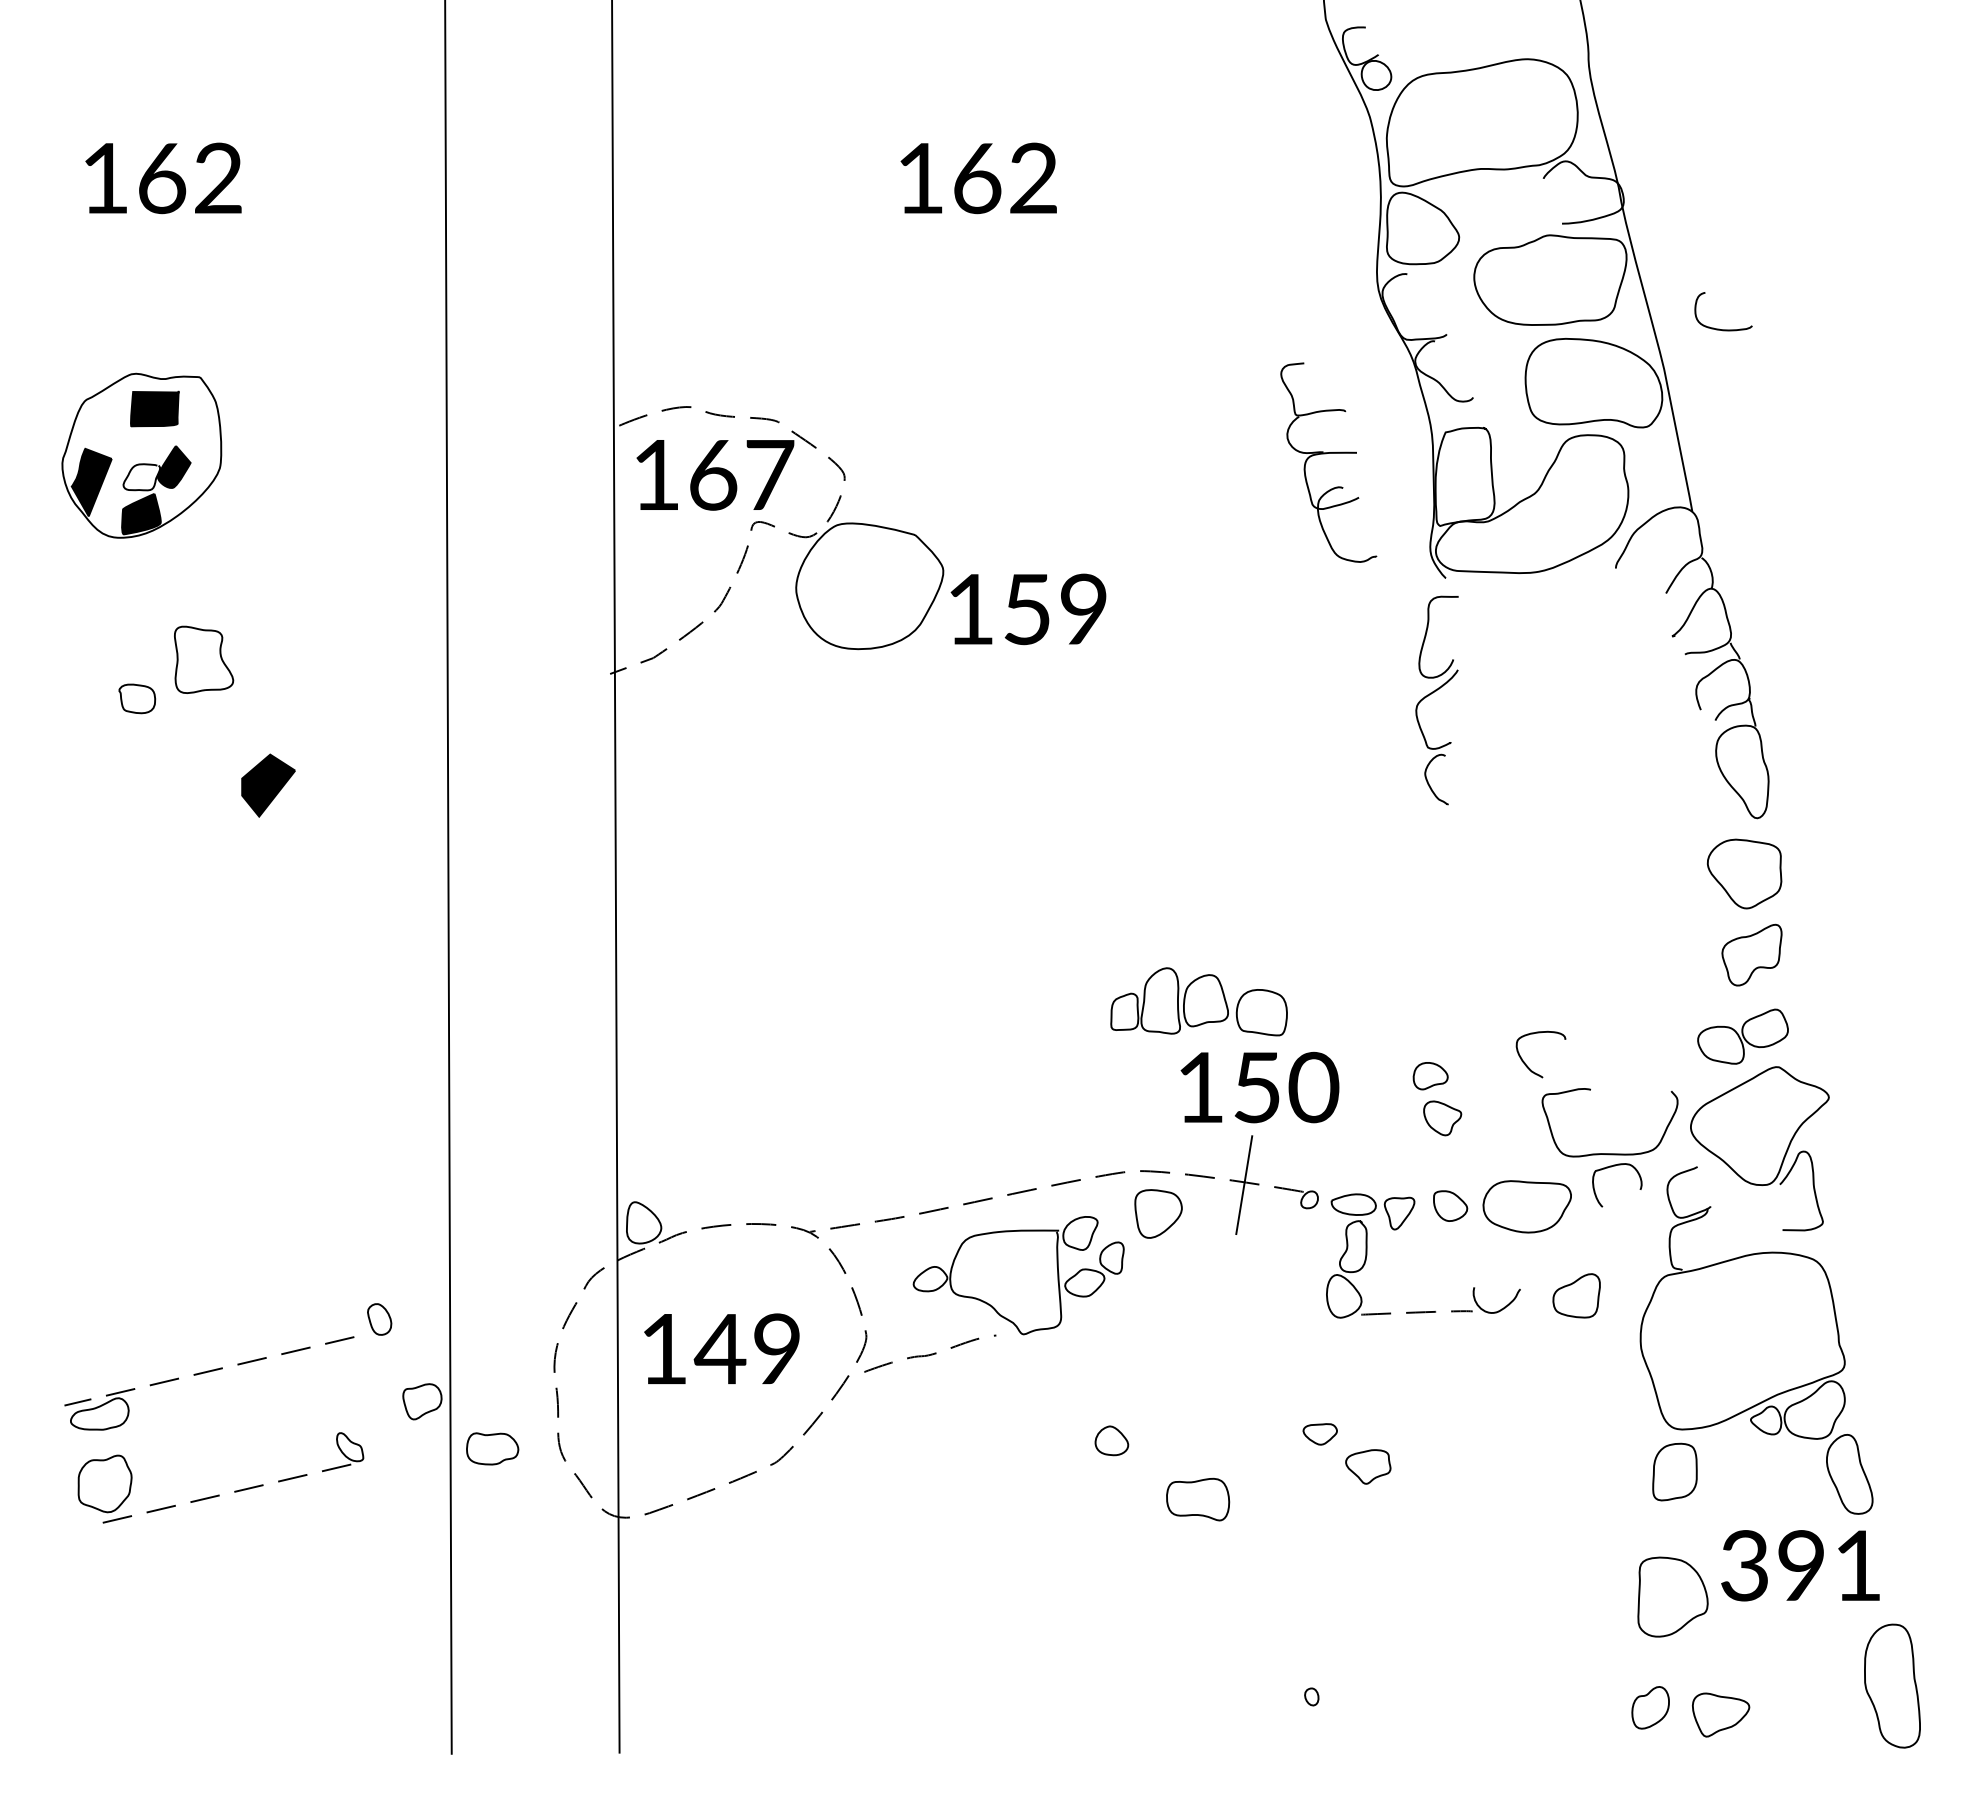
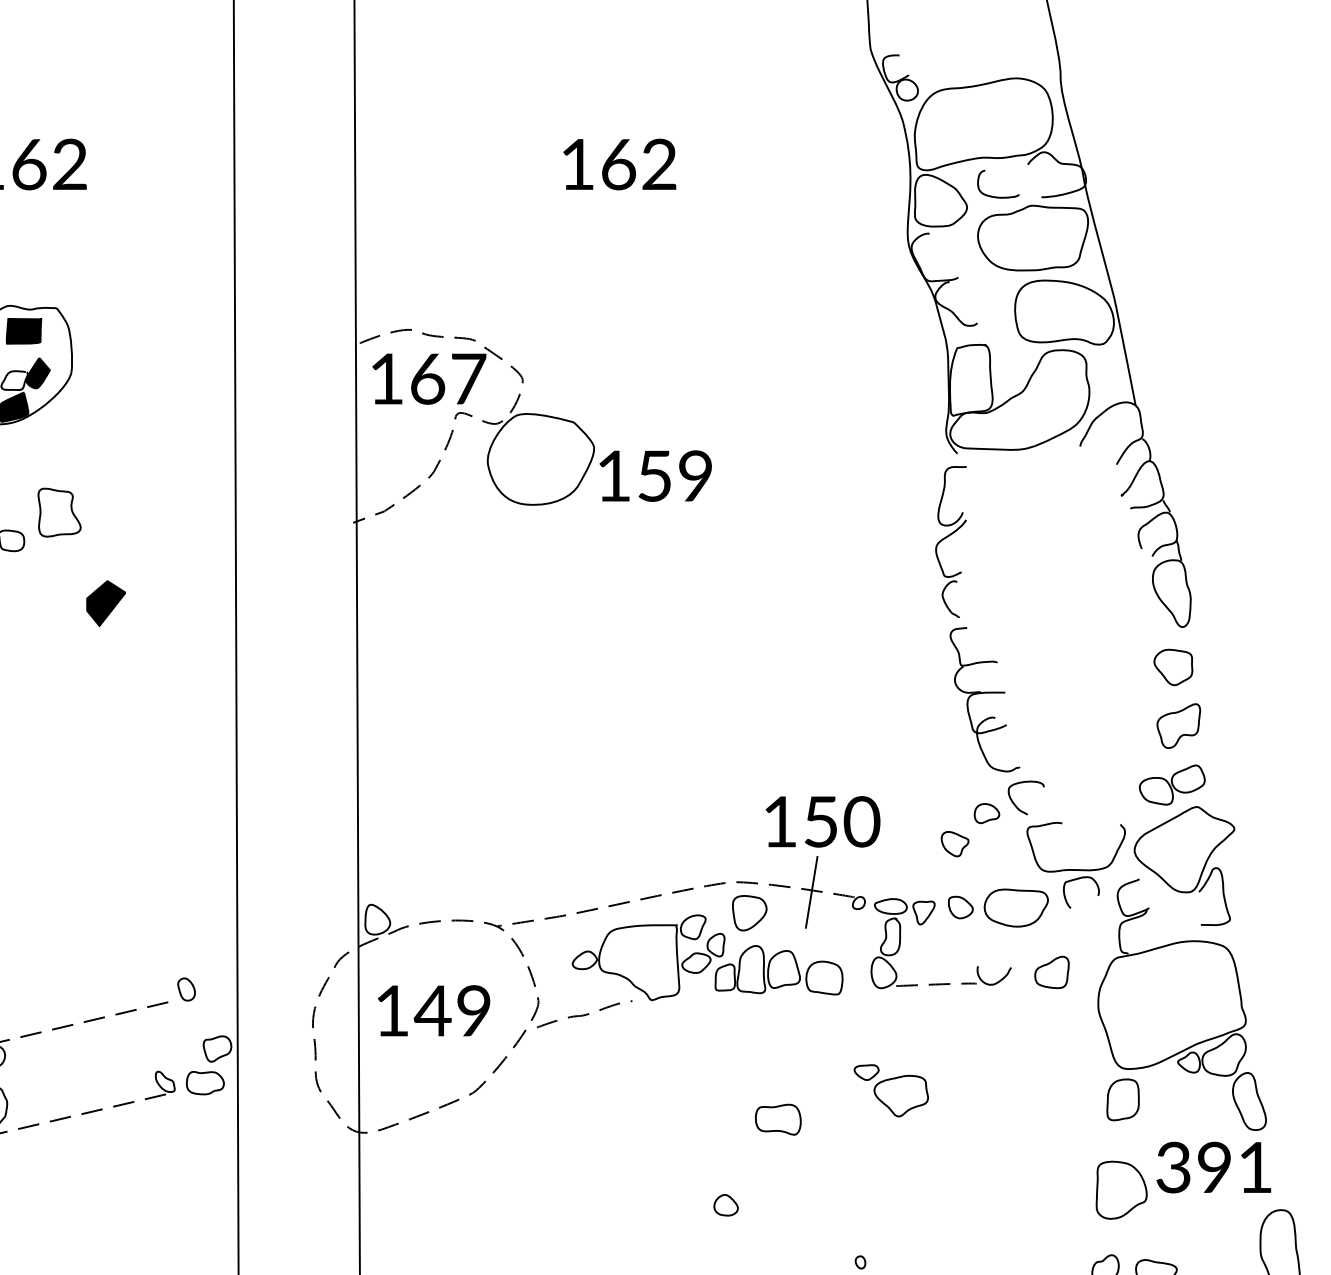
curve: (1719, 328) -> (995, 196), moved
part: (1326, 454) -> (983, 693), moved
part: (1744, 873) -> (1173, 667), size x0.71
part: (1198, 1001) -> (778, 970), moved
part: (1430, 1076) -> (986, 813), moved
part: (1111, 1440) -> (725, 1204), moved
part: (492, 1448) -> (205, 1082), moved
part: (1368, 1466) -> (901, 1095), size x1.67

